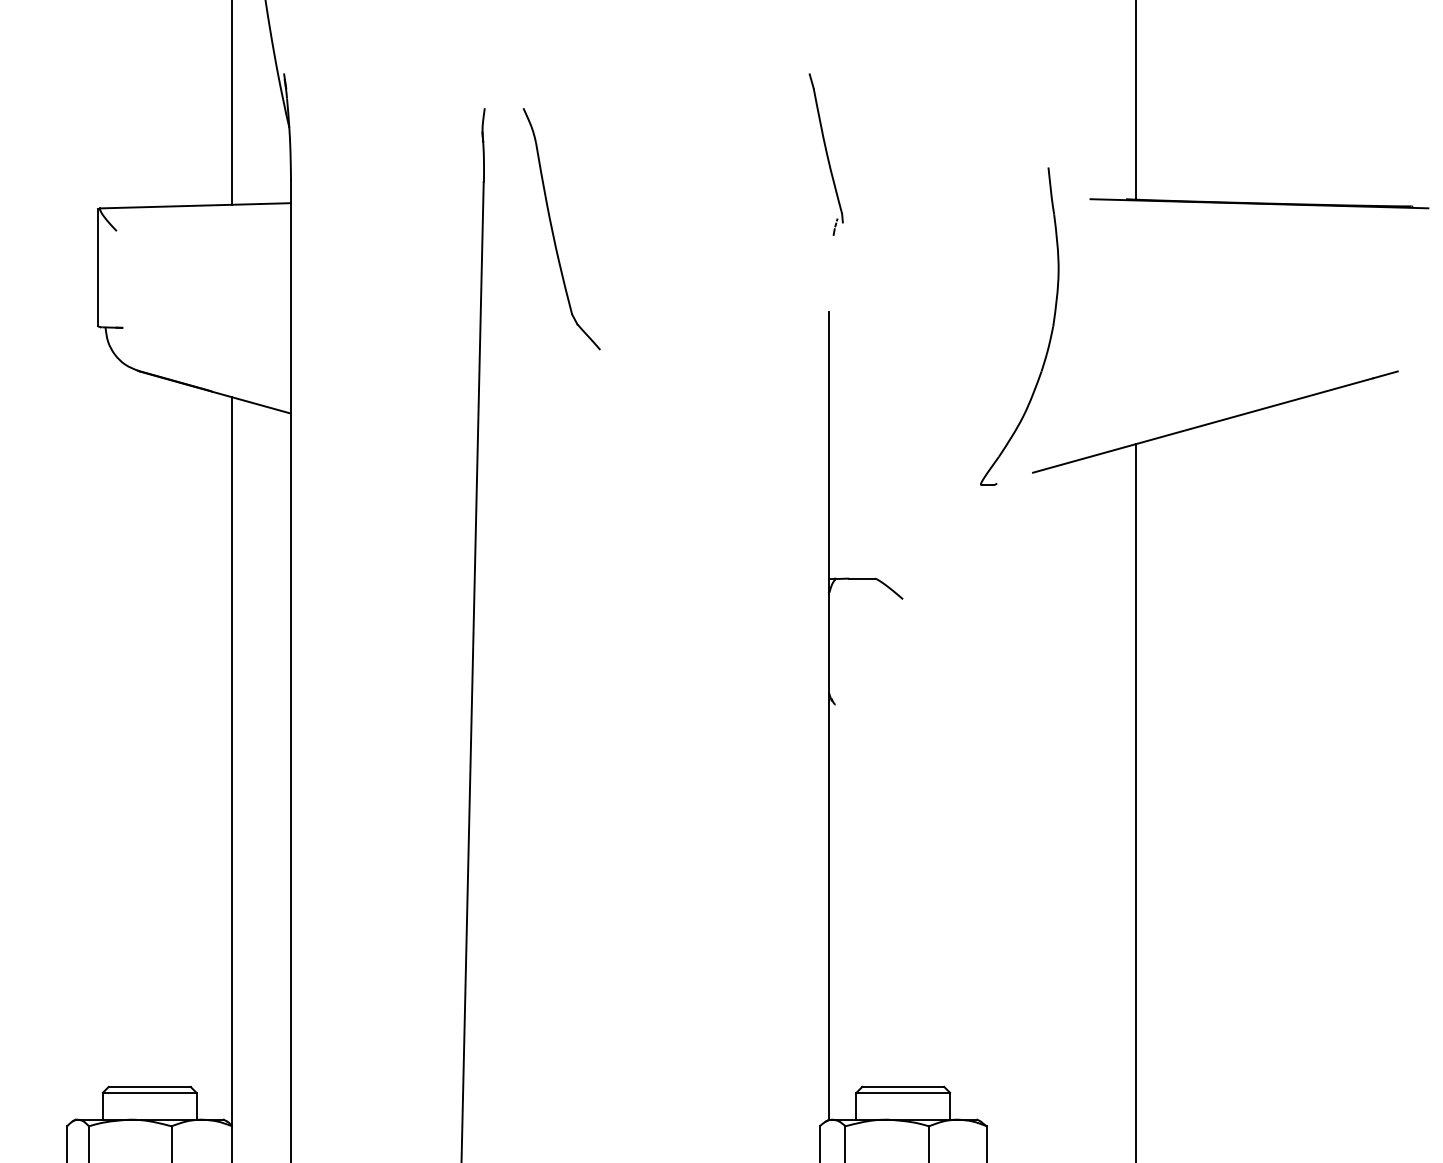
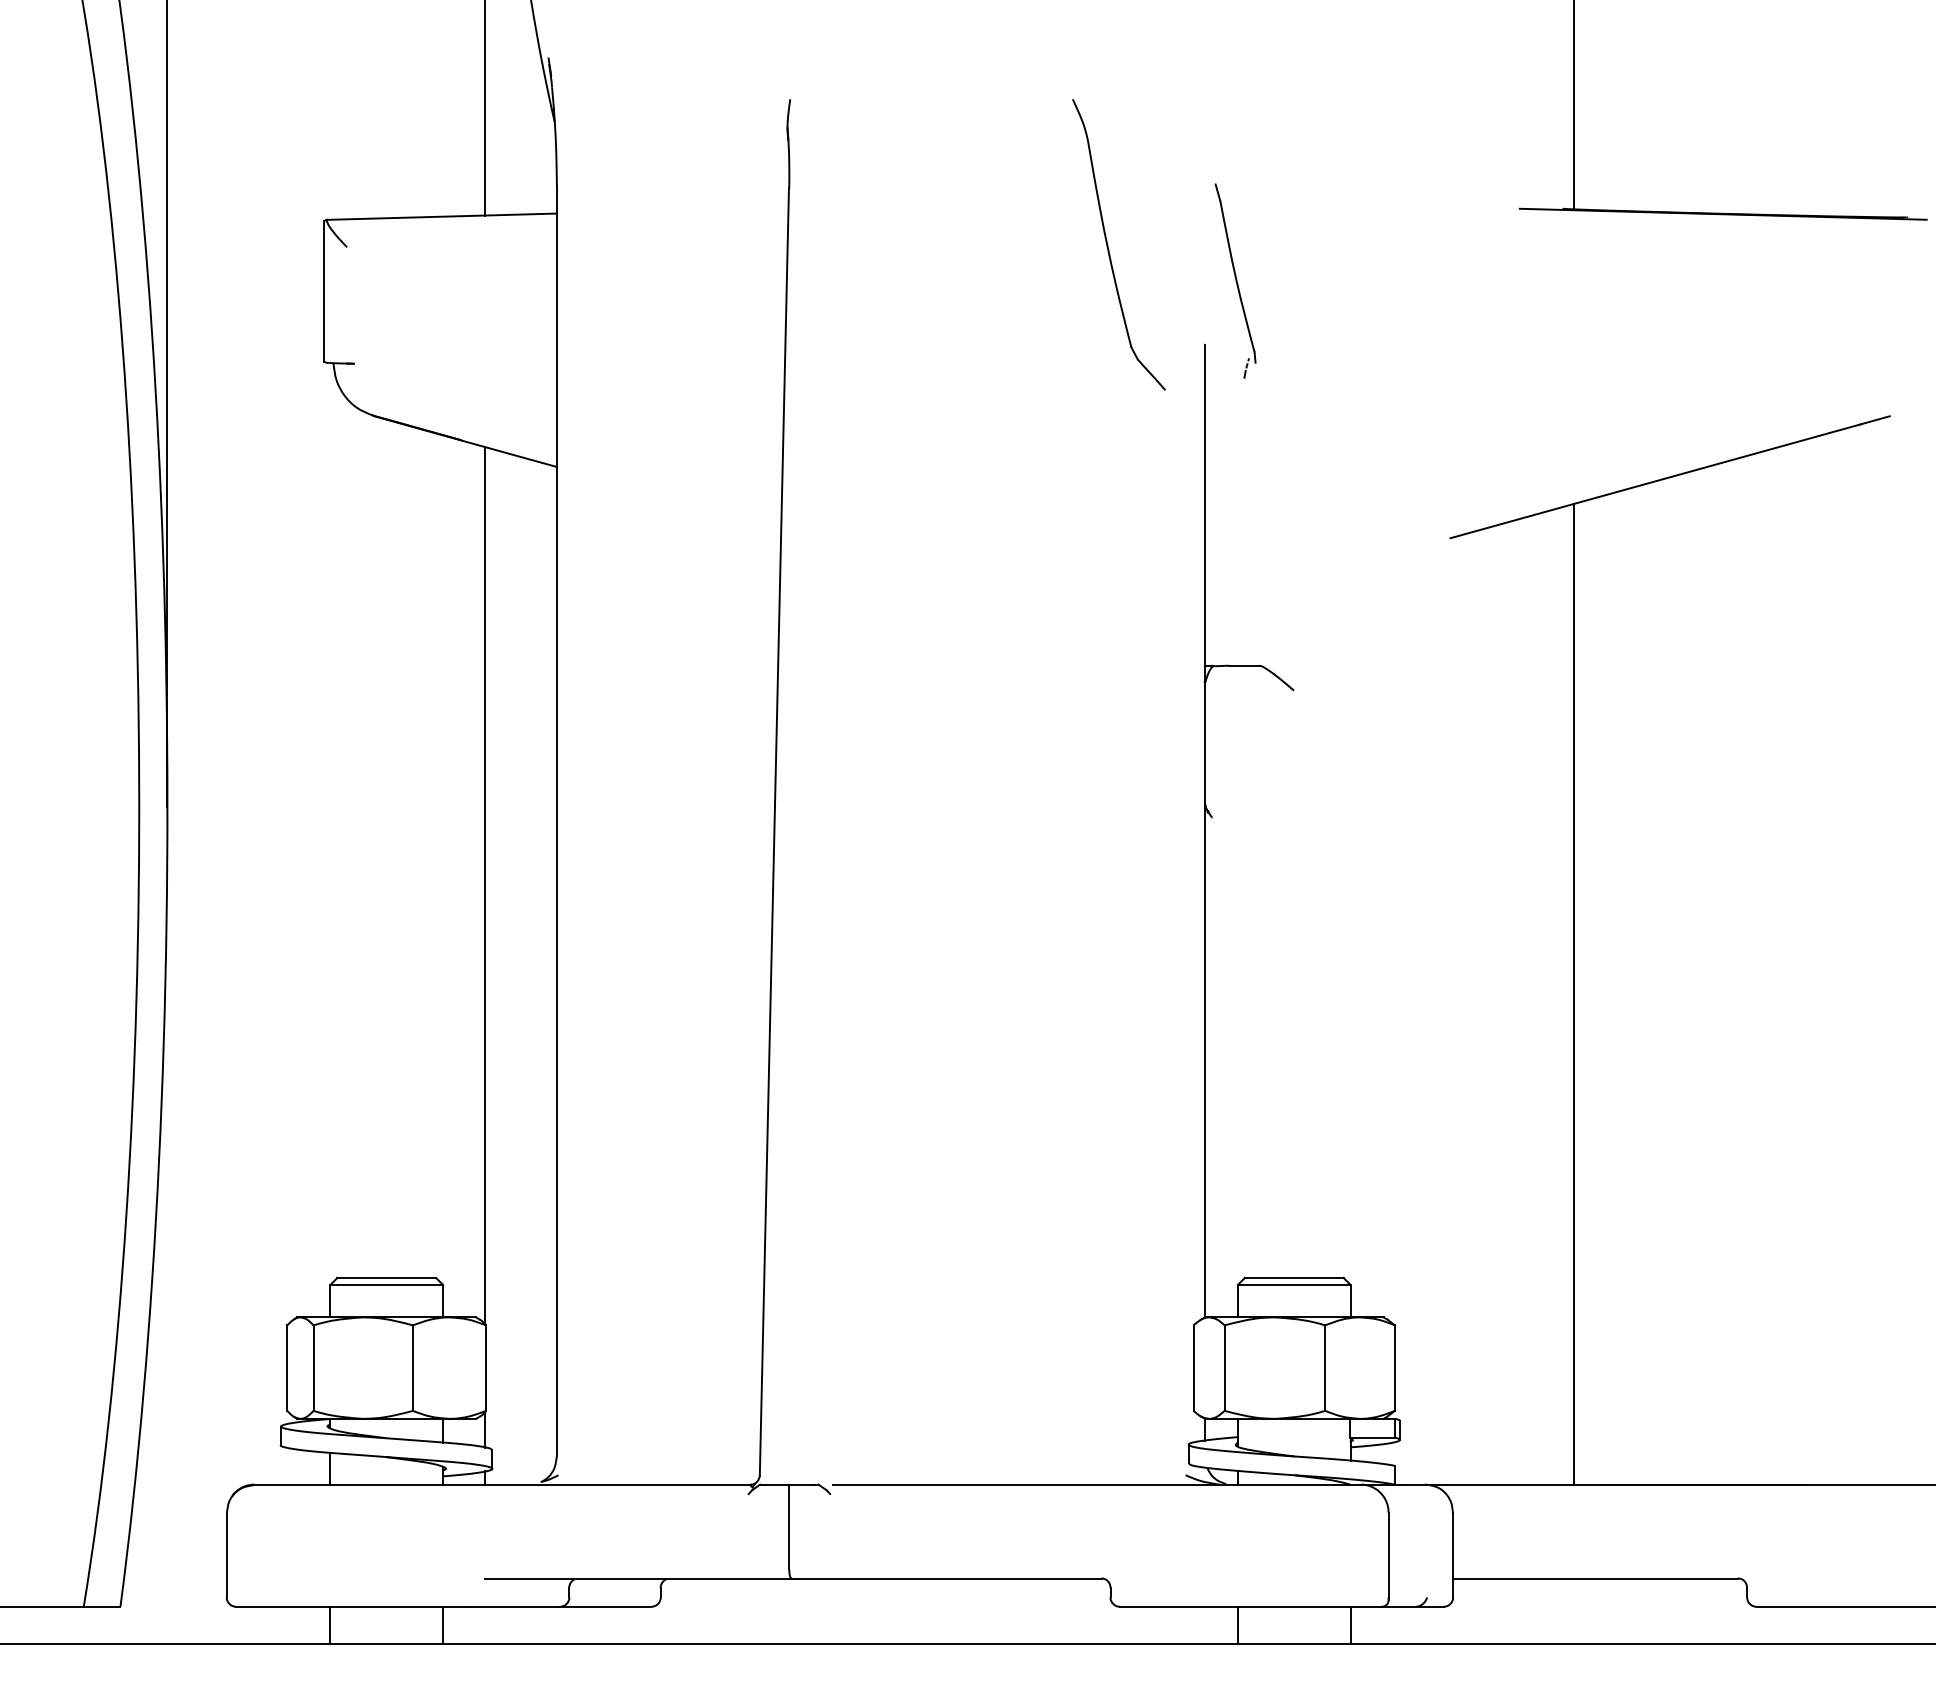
part: (826, 154) -> (1235, 280), moved
part: (553, 228) -> (1108, 244), moved
part: (1051, 330) -> (1472, 367), removed

